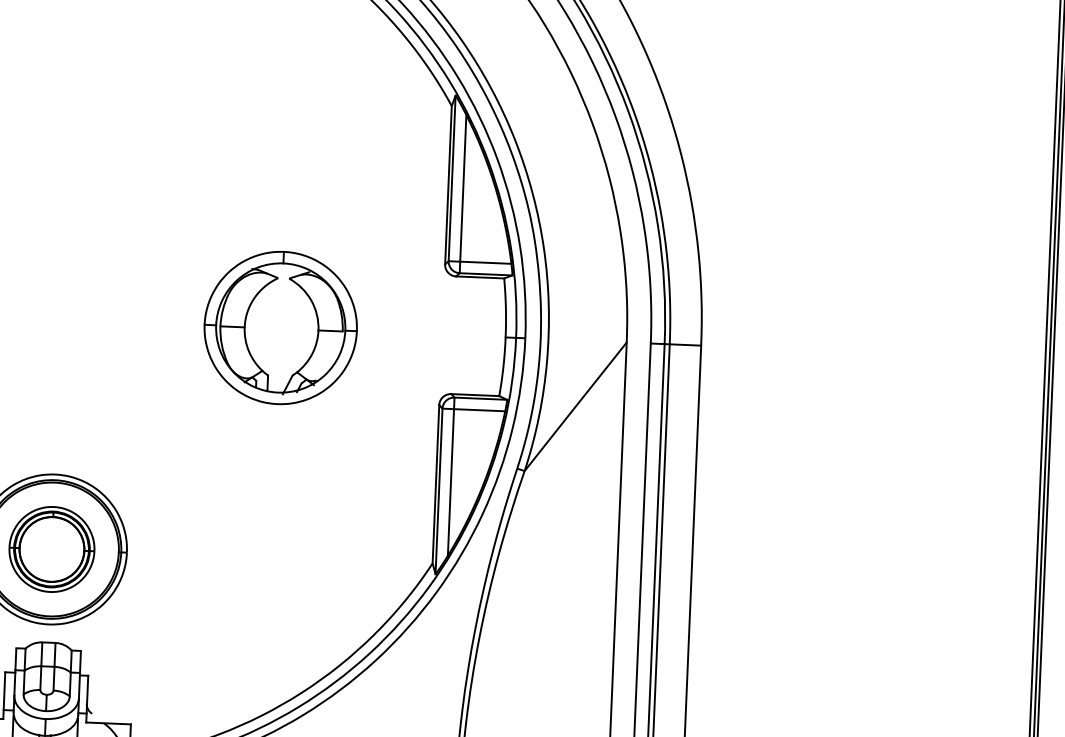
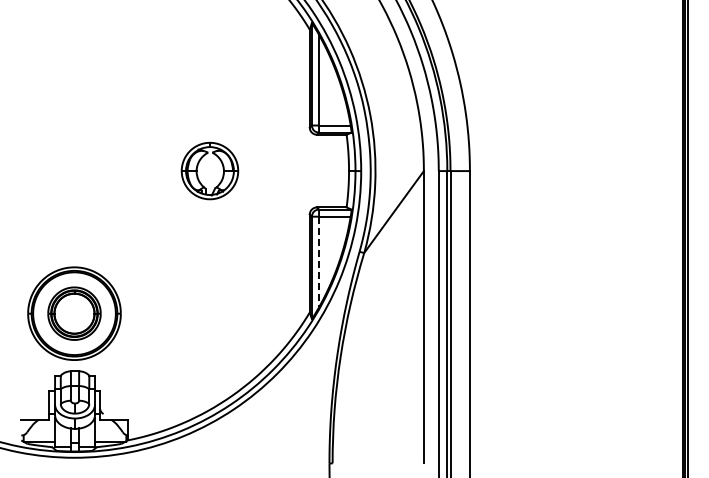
part: (280, 327) -> (209, 170), size x0.6
line: (451, 483) -> (319, 262), solid -> dashed

